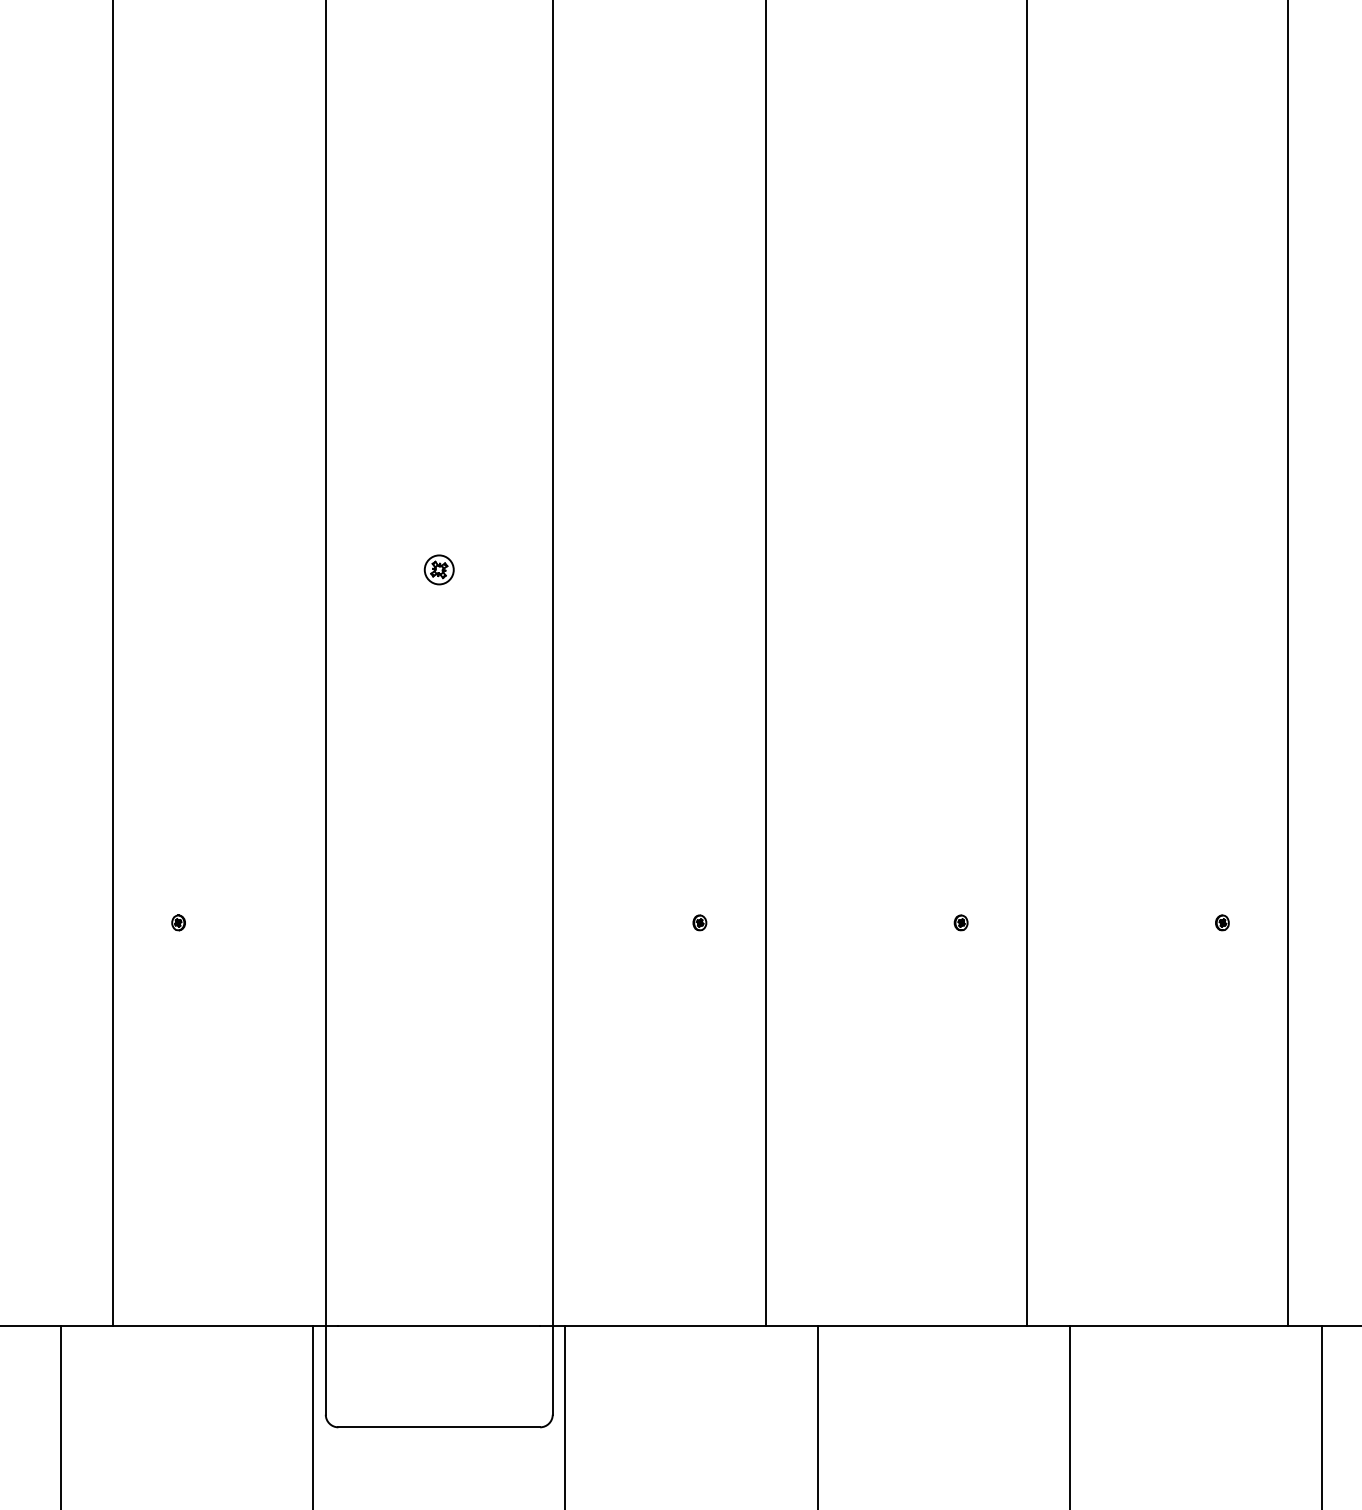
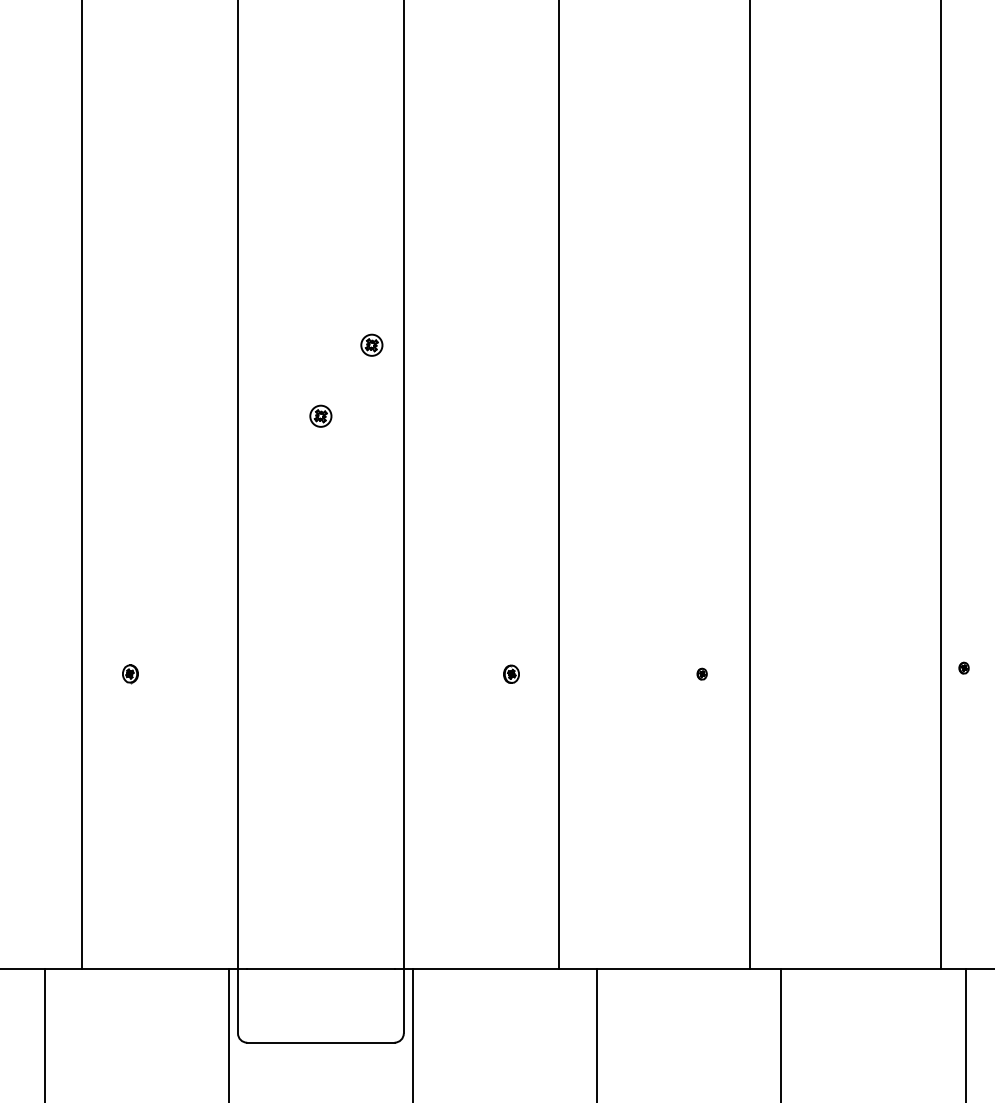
part: (508, 471) -> (371, 344), added
part: (698, 921) -> (510, 673), size x1.6
part: (1221, 921) -> (963, 667), moved
part: (178, 923) -> (130, 674), size x1.6

